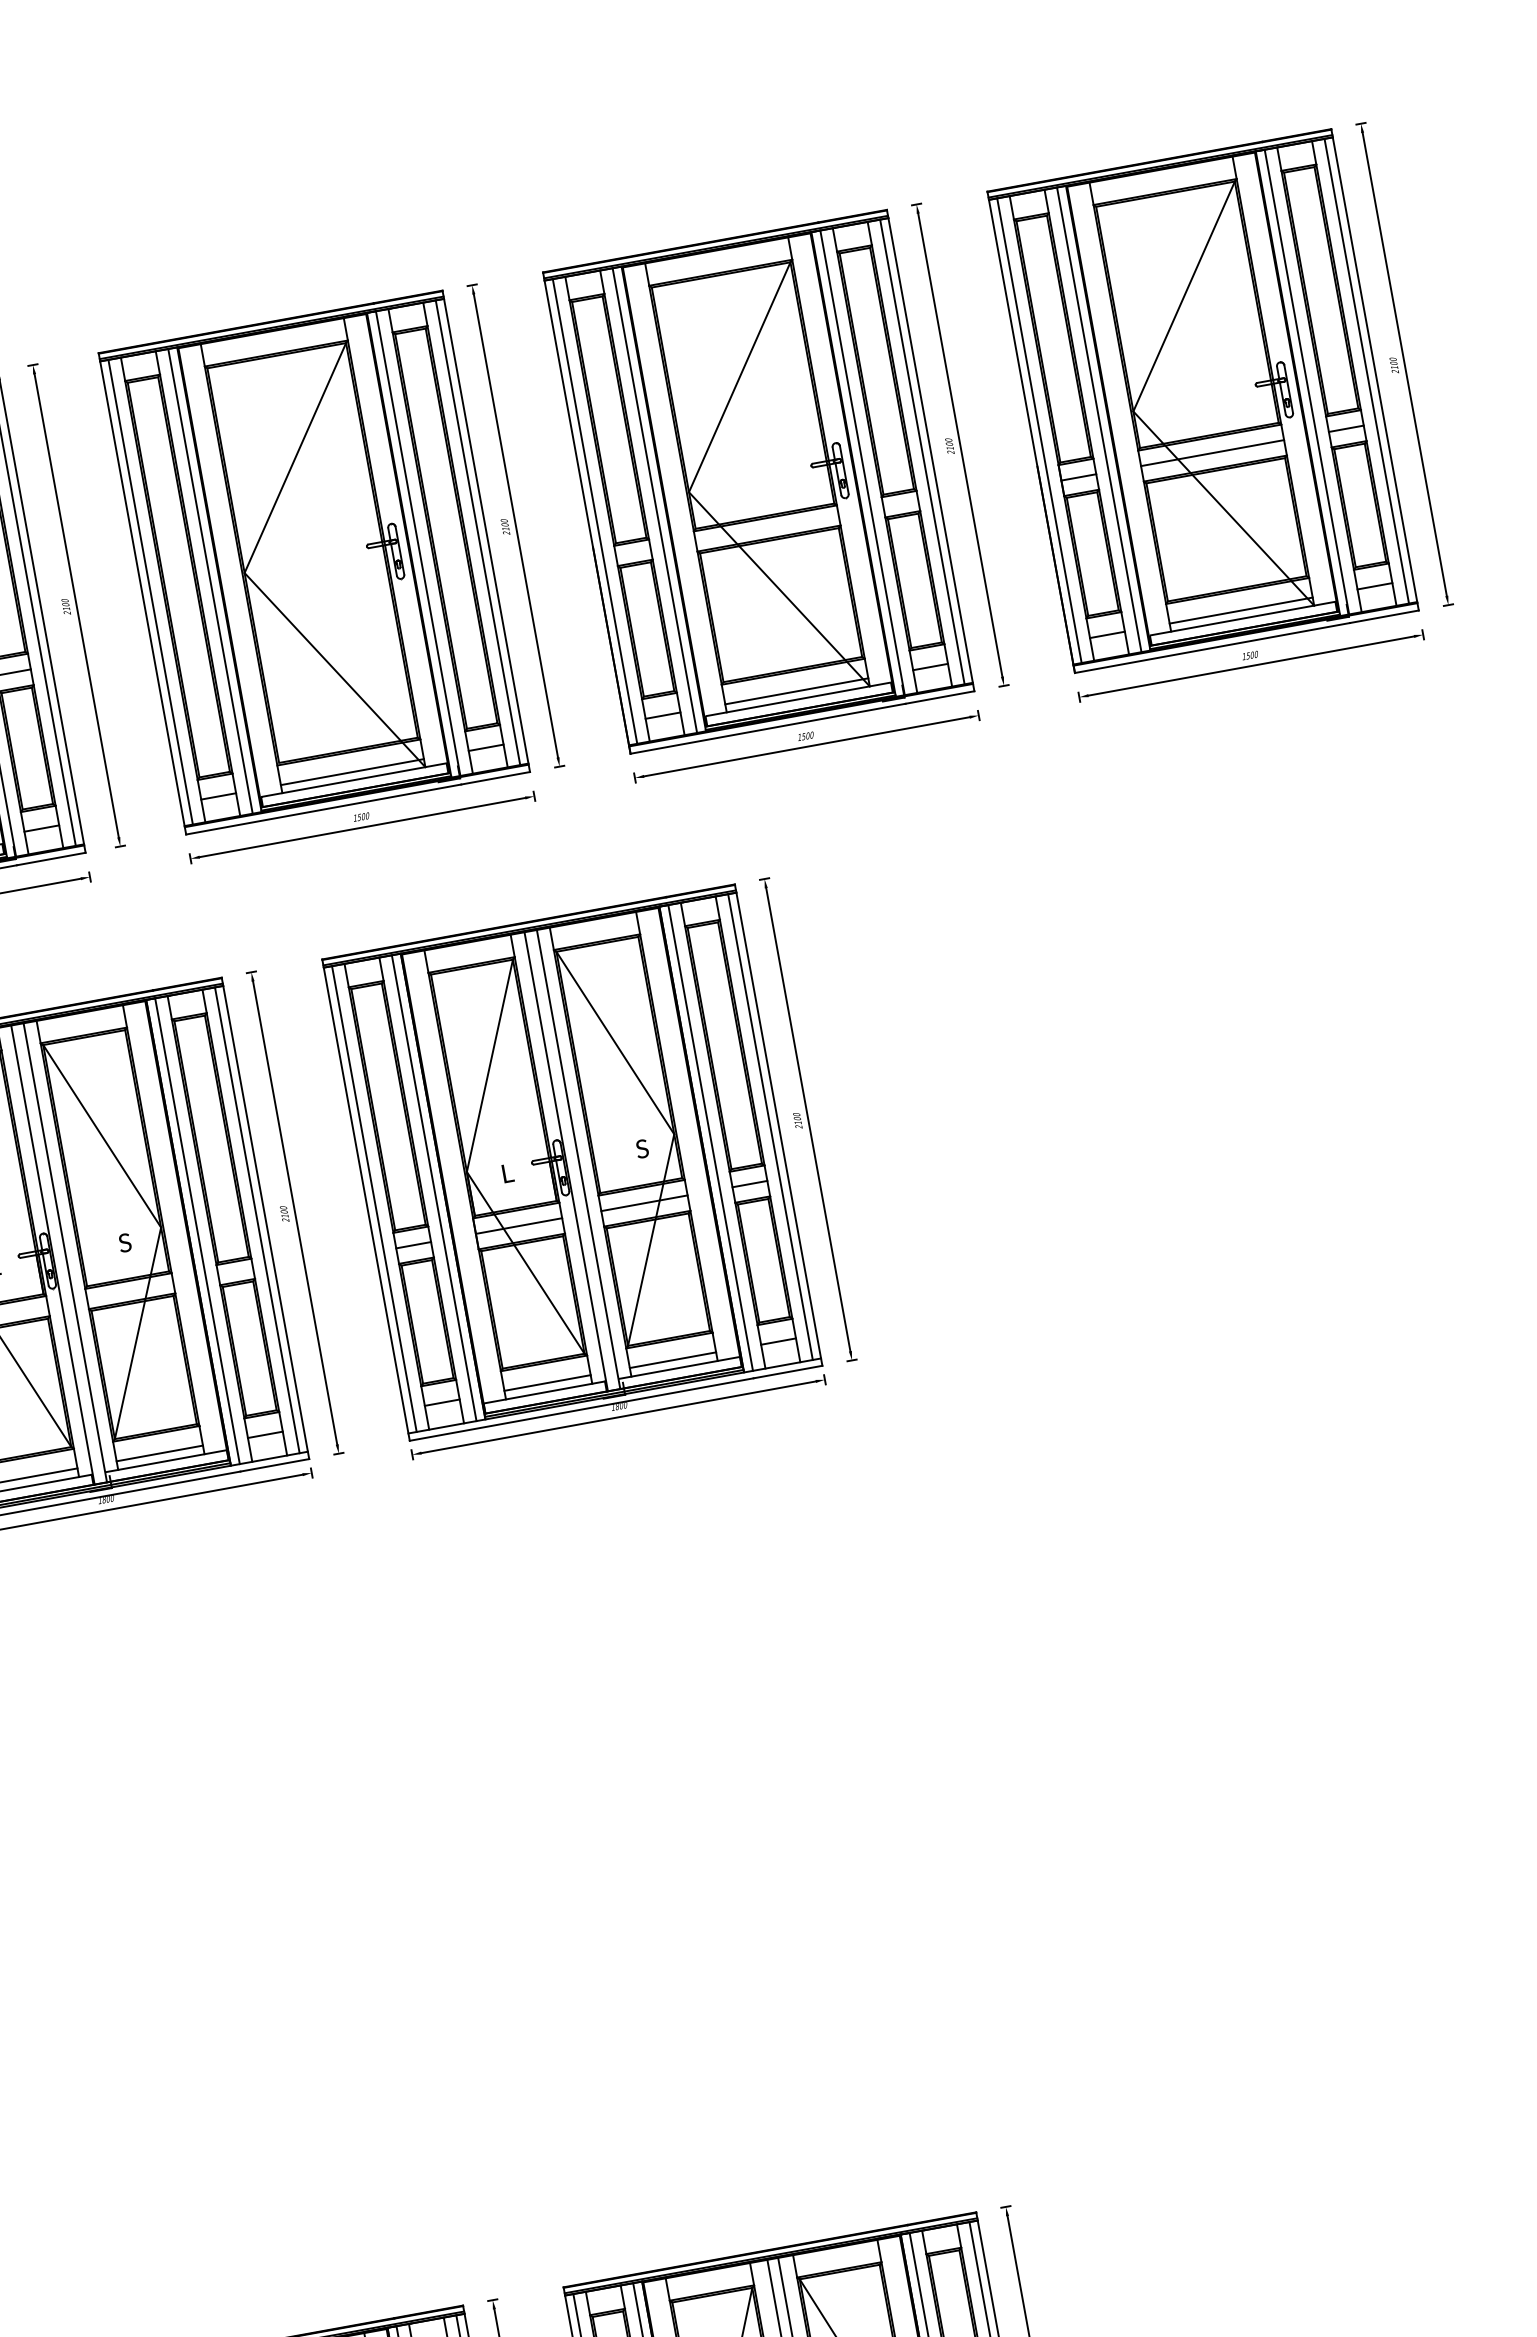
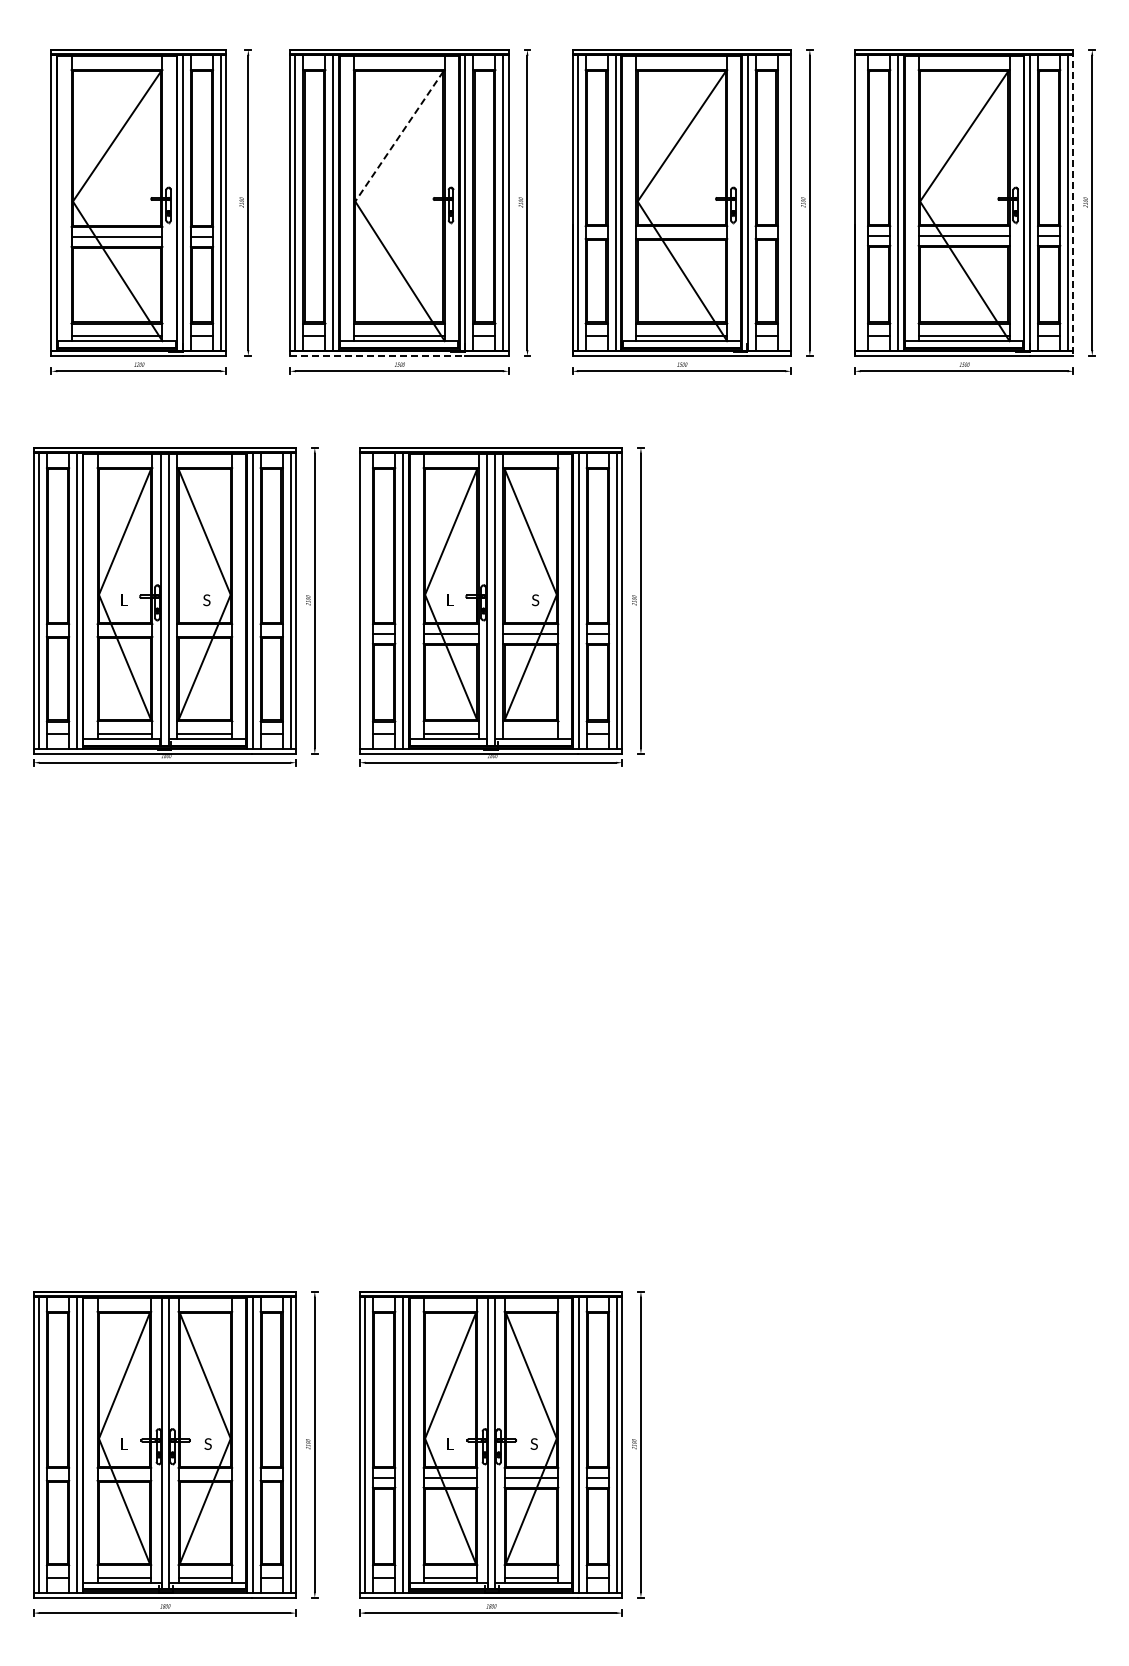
line: (1375, 369) -> (1073, 202), solid -> dashed
line: (1039, 430) -> (860, 202), removed
line: (921, 451) -> (785, 202), removed
line: (295, 458) -> (399, 136), solid -> dashed
line: (325, 808) -> (378, 355), solid -> dashed
line: (375, 1199) -> (365, 601), removed
line: (672, 1360) -> (530, 733), removed

